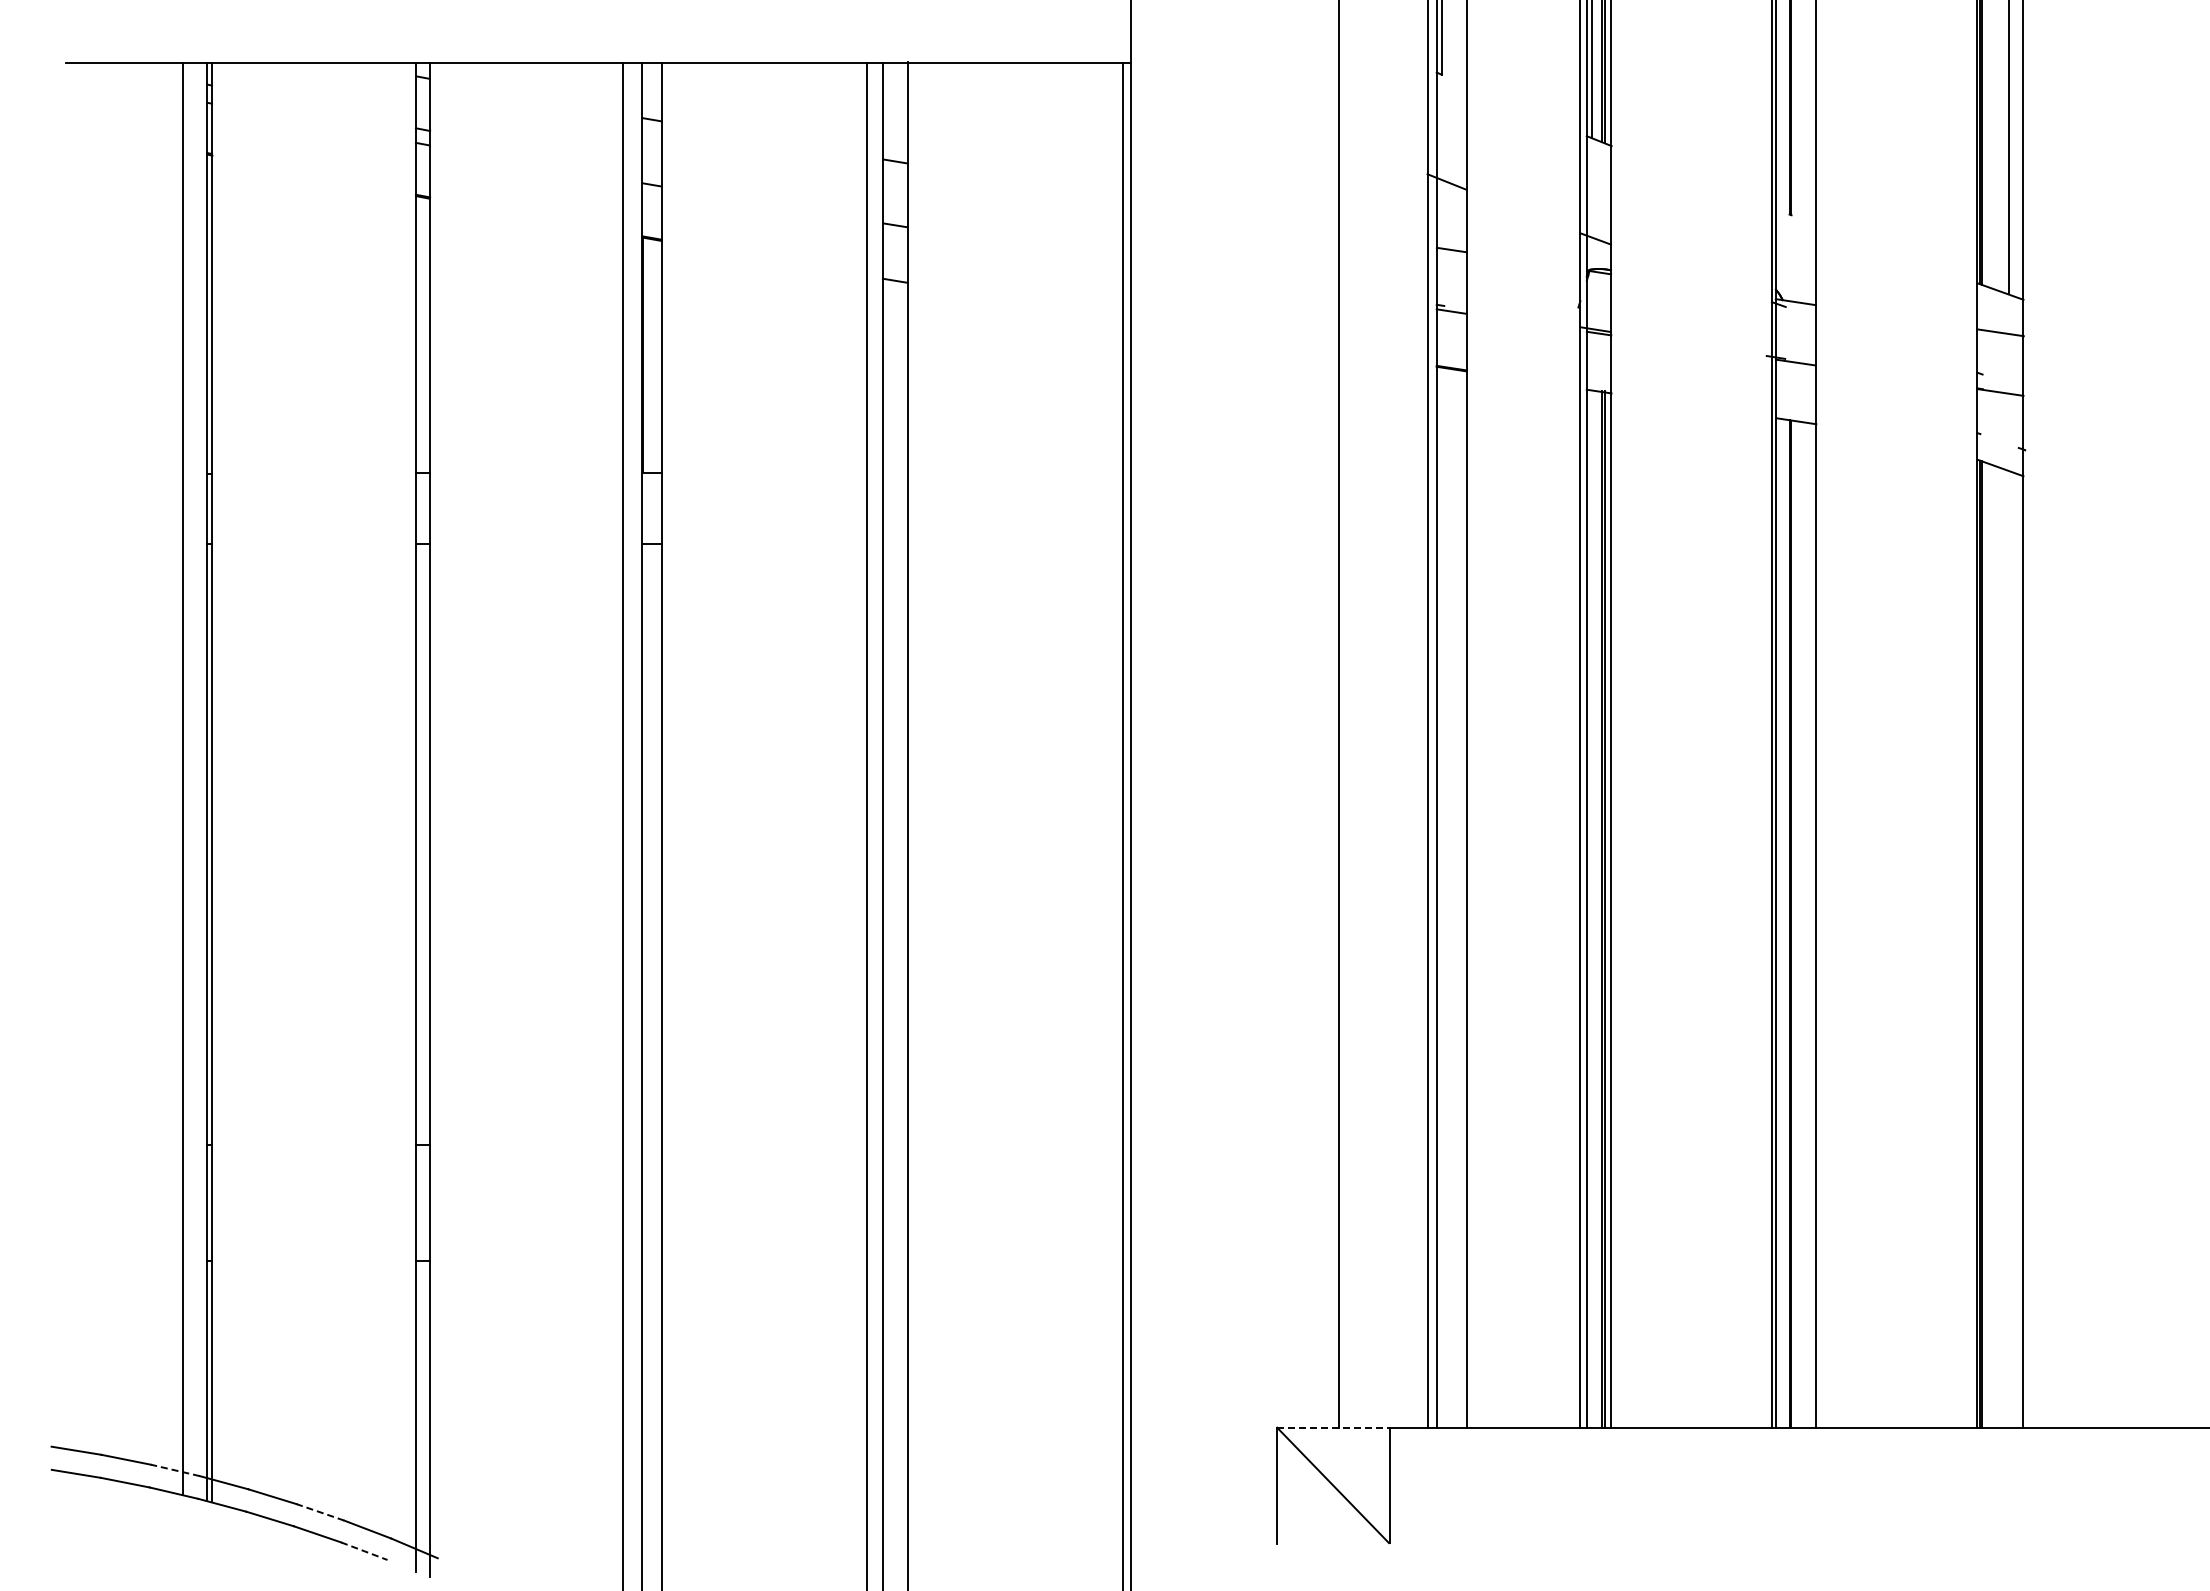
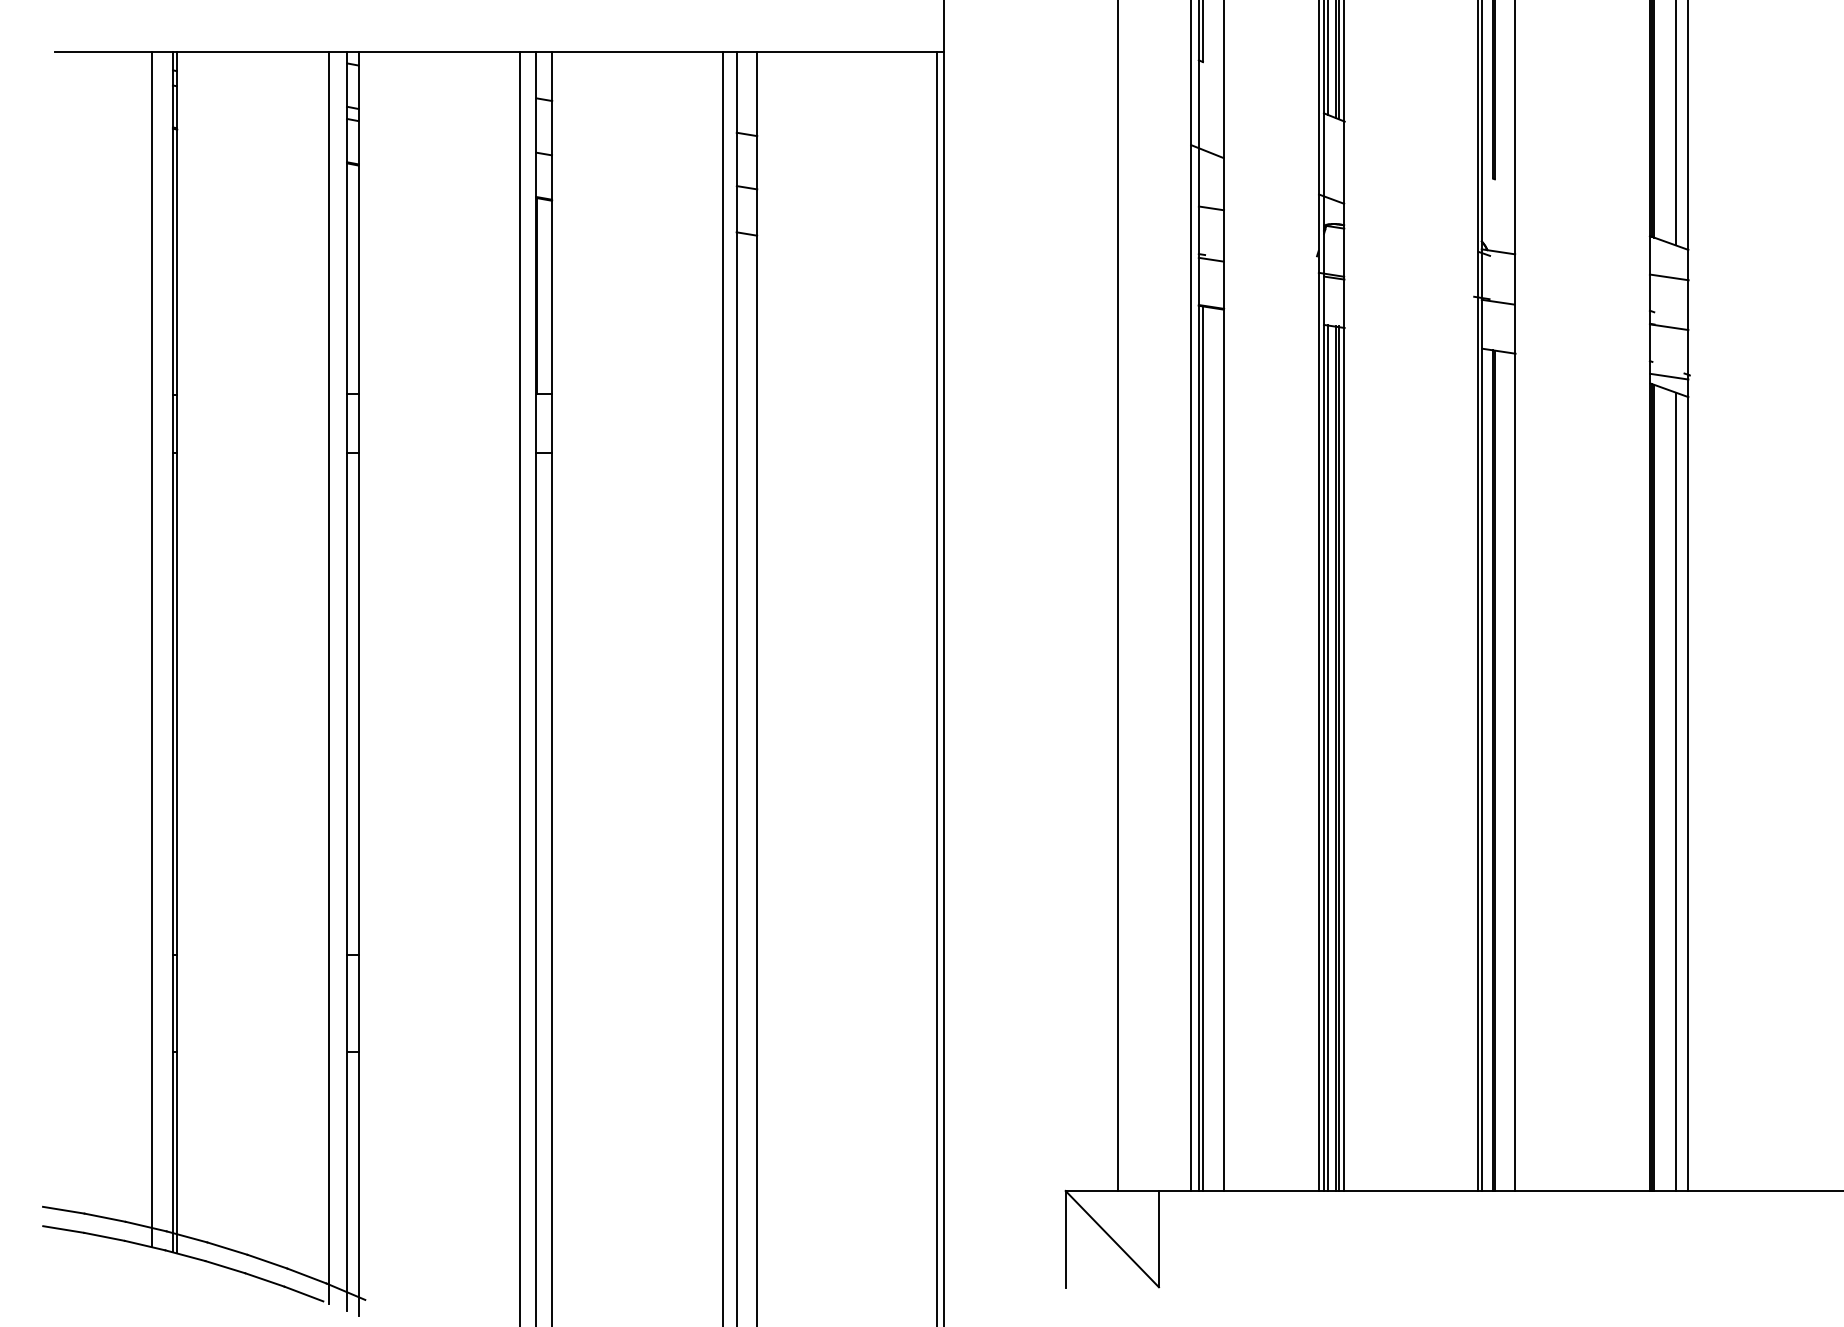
line: (2000, 451) -> (1669, 376), added
line: (394, 812) -> (329, 677), added
line: (1441, 897) -> (1202, 748), added
line: (1591, 908) -> (1327, 757), added
line: (2008, 949) -> (1675, 791), added
line: (1333, 1427) -> (1112, 1190), dashed -> solid
line: (174, 1470) -> (145, 1226), dashed -> solid
line: (320, 1512) -> (267, 1261), dashed -> solid
line: (364, 1551) -> (304, 1294), dashed -> solid

